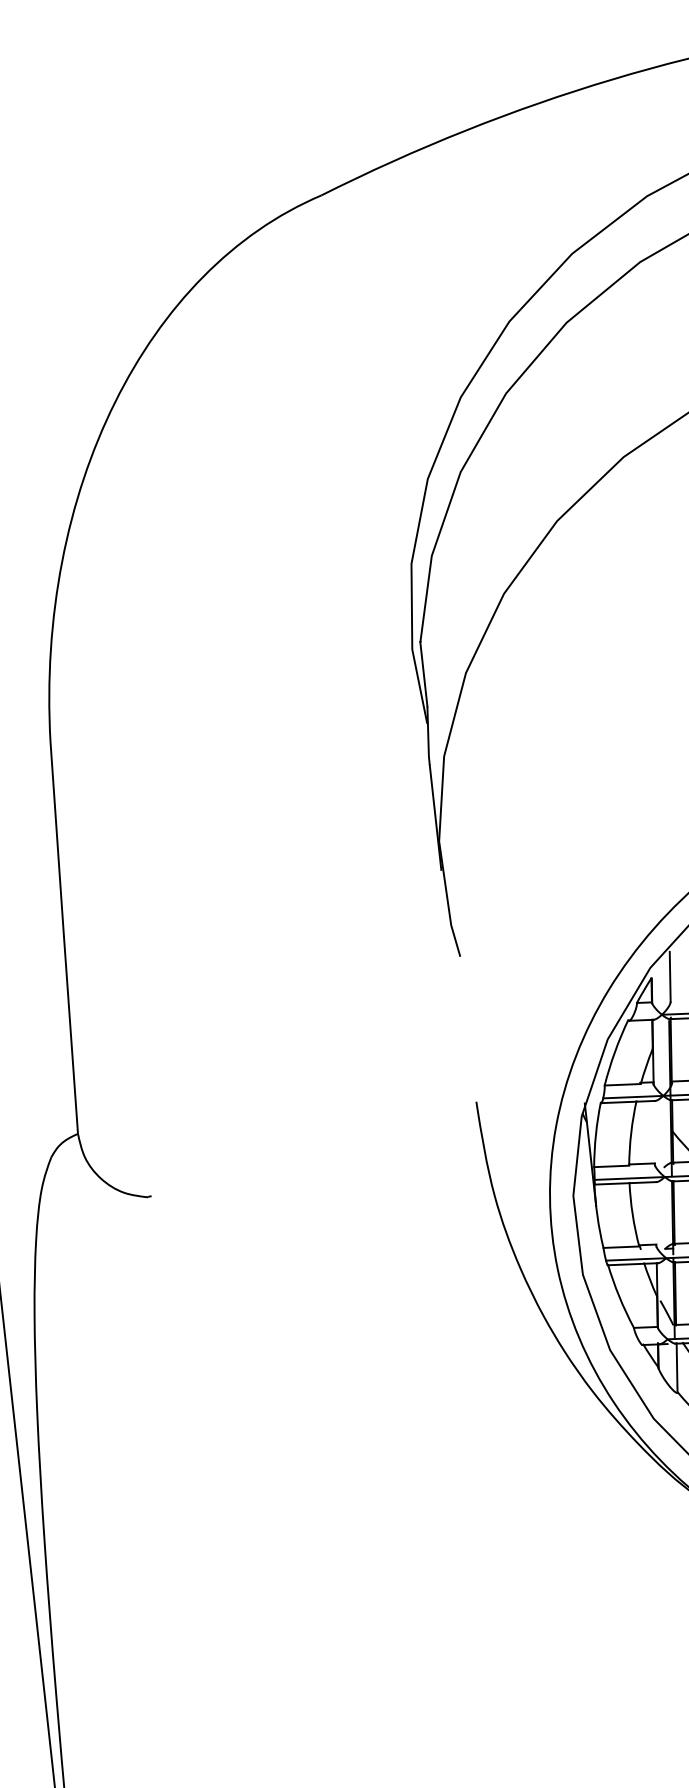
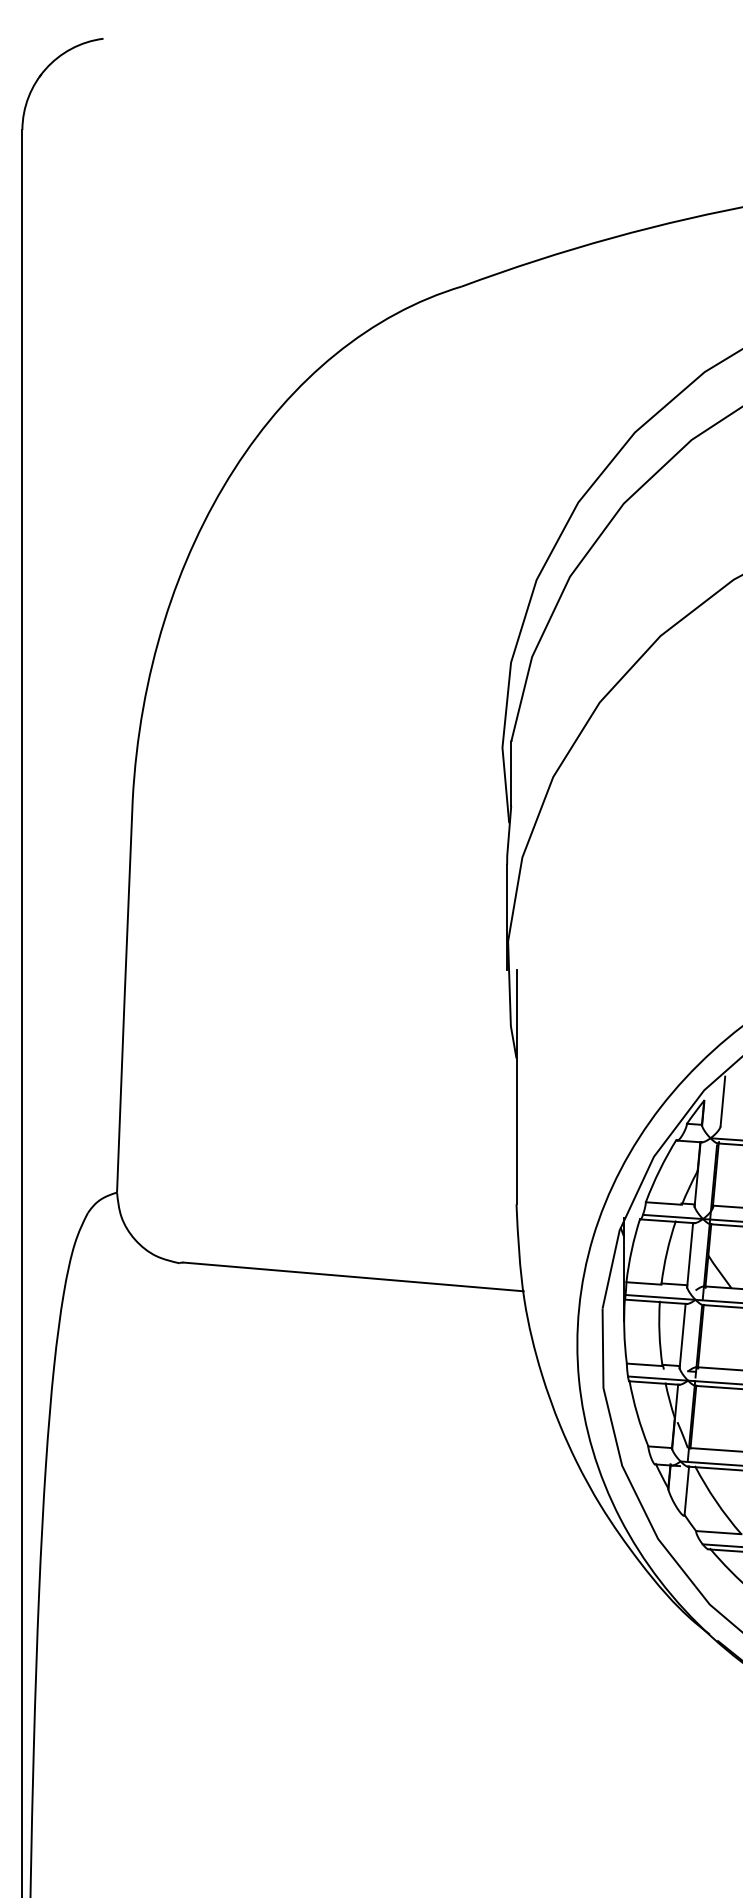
line: (463, 985) -> (516, 1087), added
line: (654, 1133) -> (690, 1255), added
line: (322, 1191) -> (353, 1276), added
line: (655, 1213) -> (682, 1335), added

